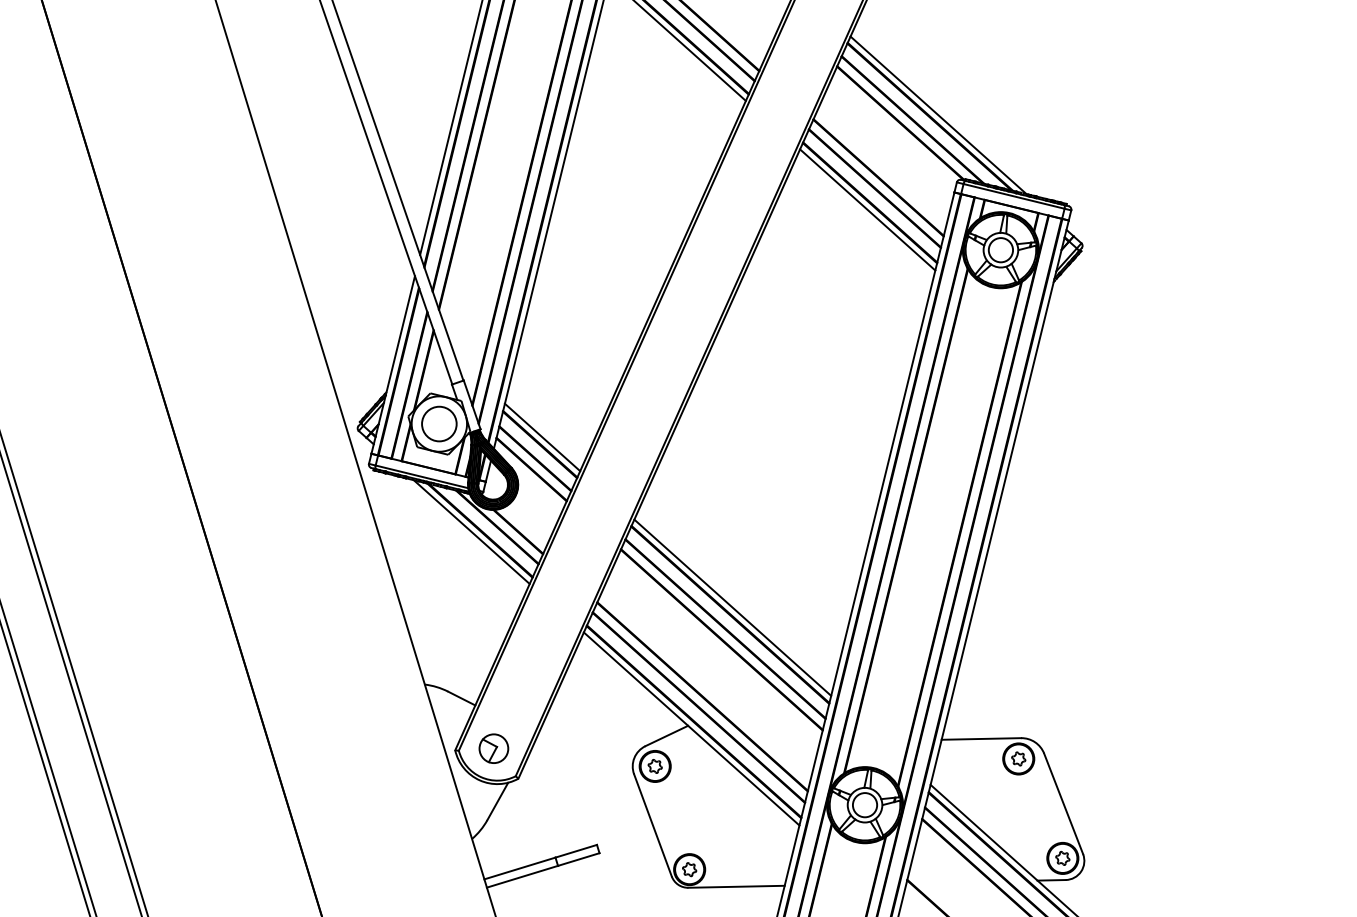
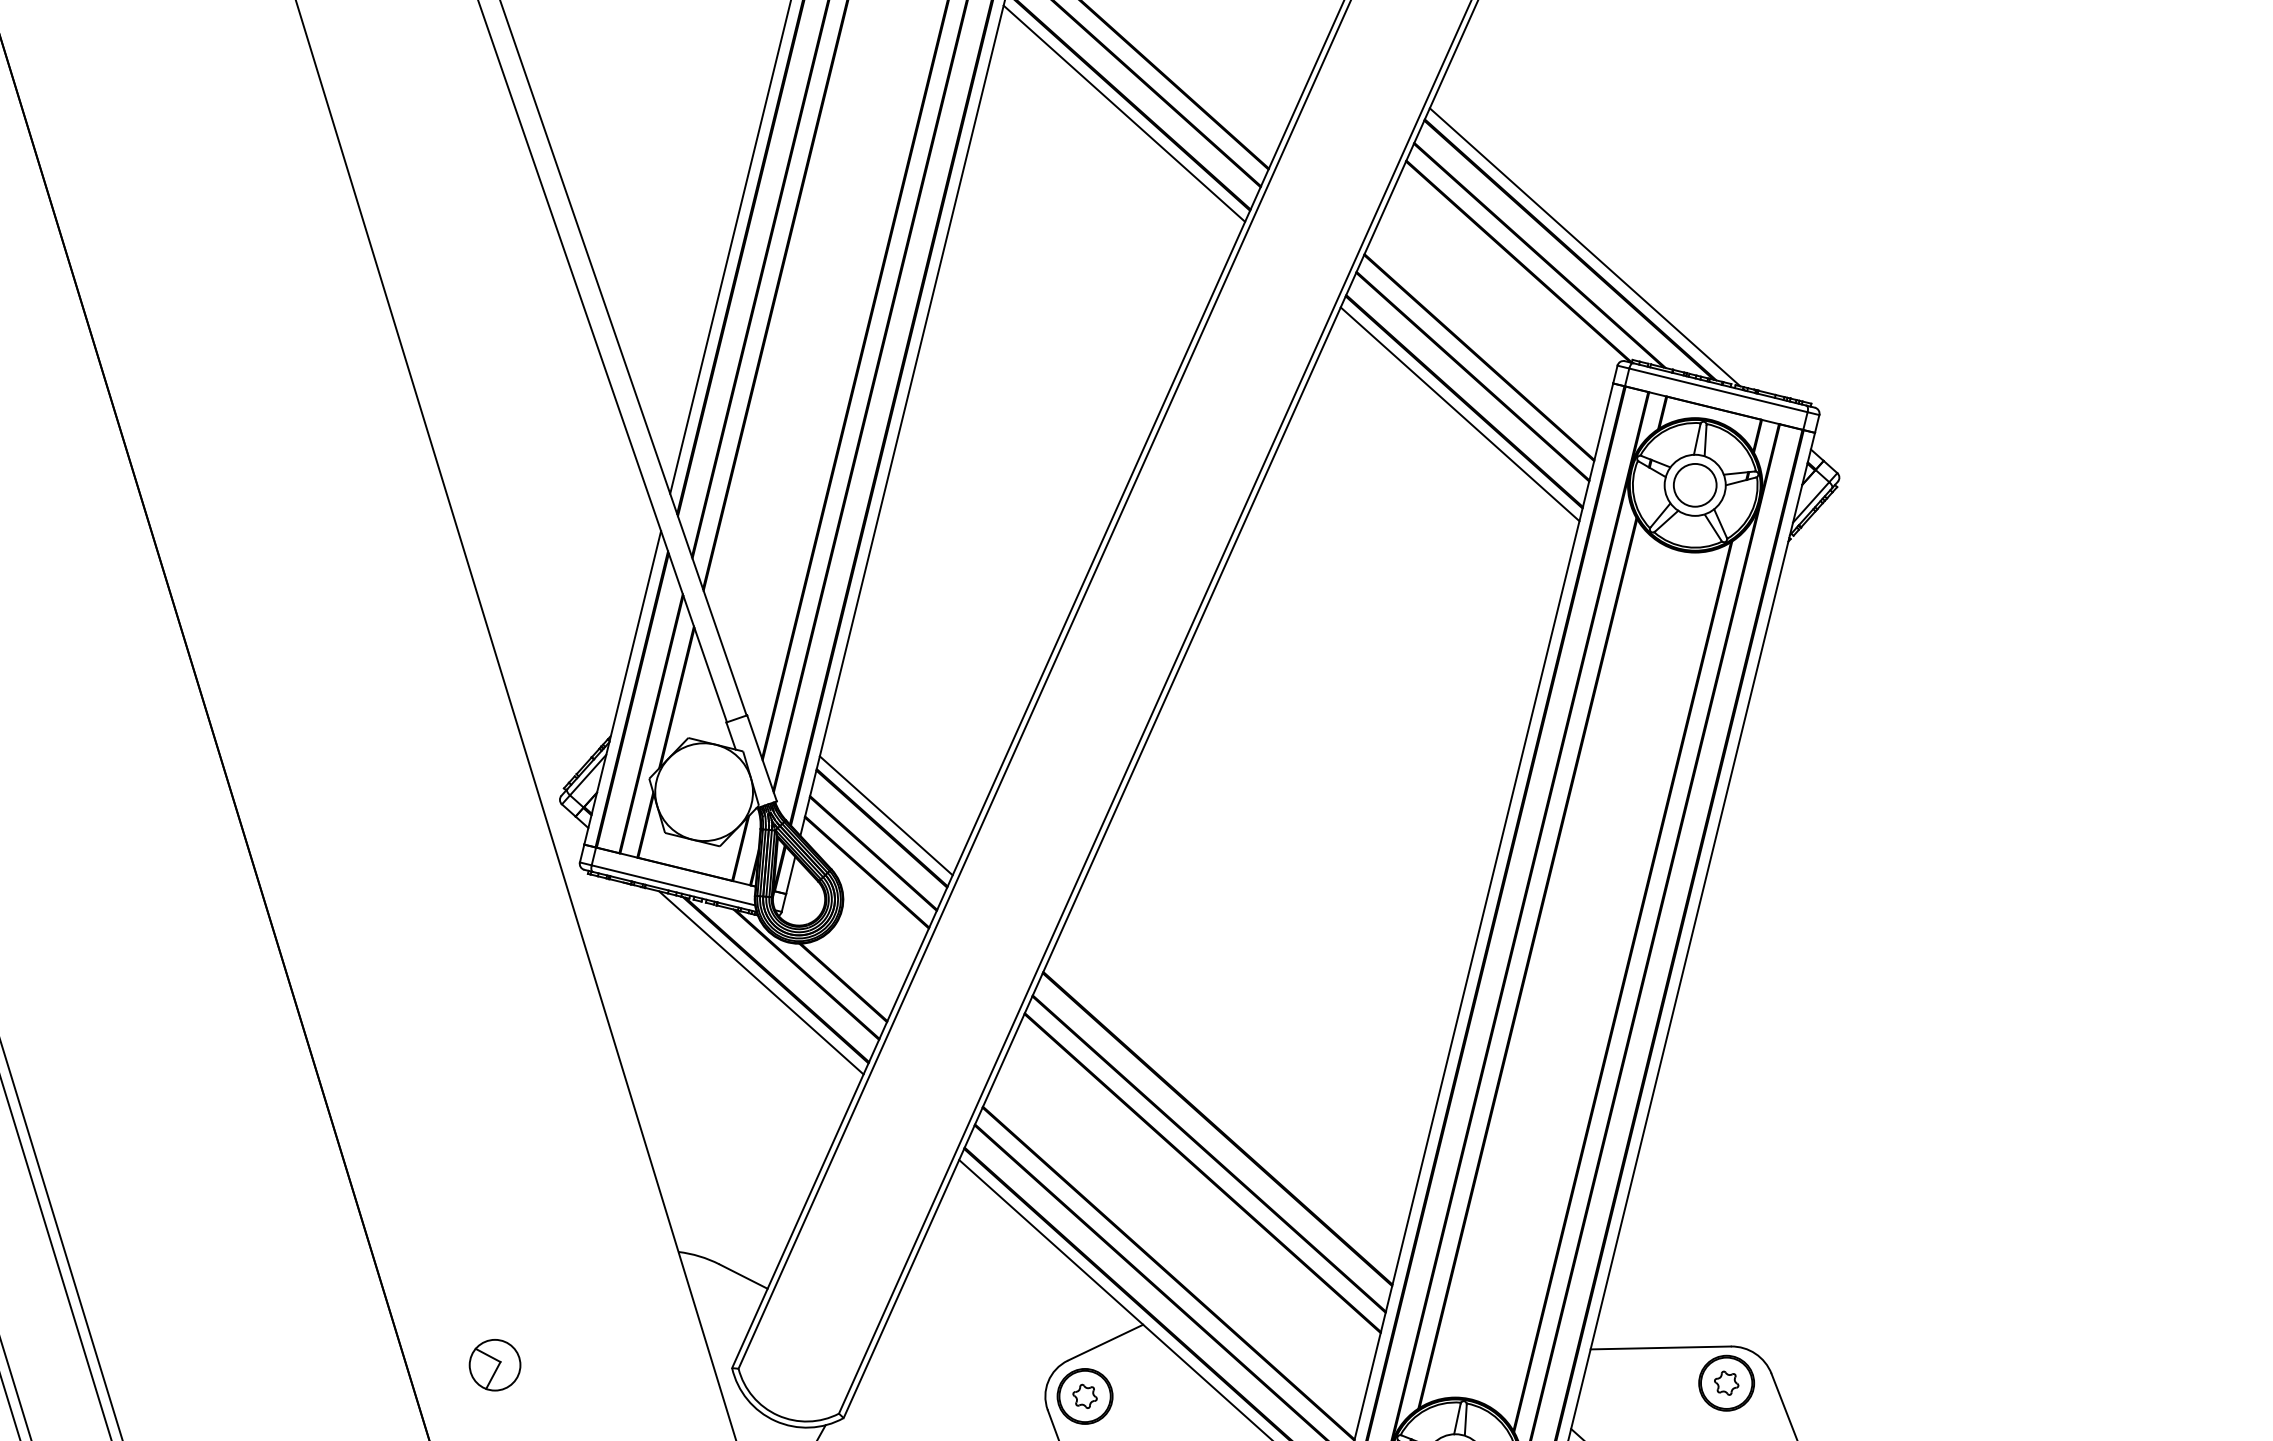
circle: (439, 423) -> (704, 791), removed
line: (732, 607) -> (1221, 1115), removed
part: (493, 748) -> (494, 1364), moved

